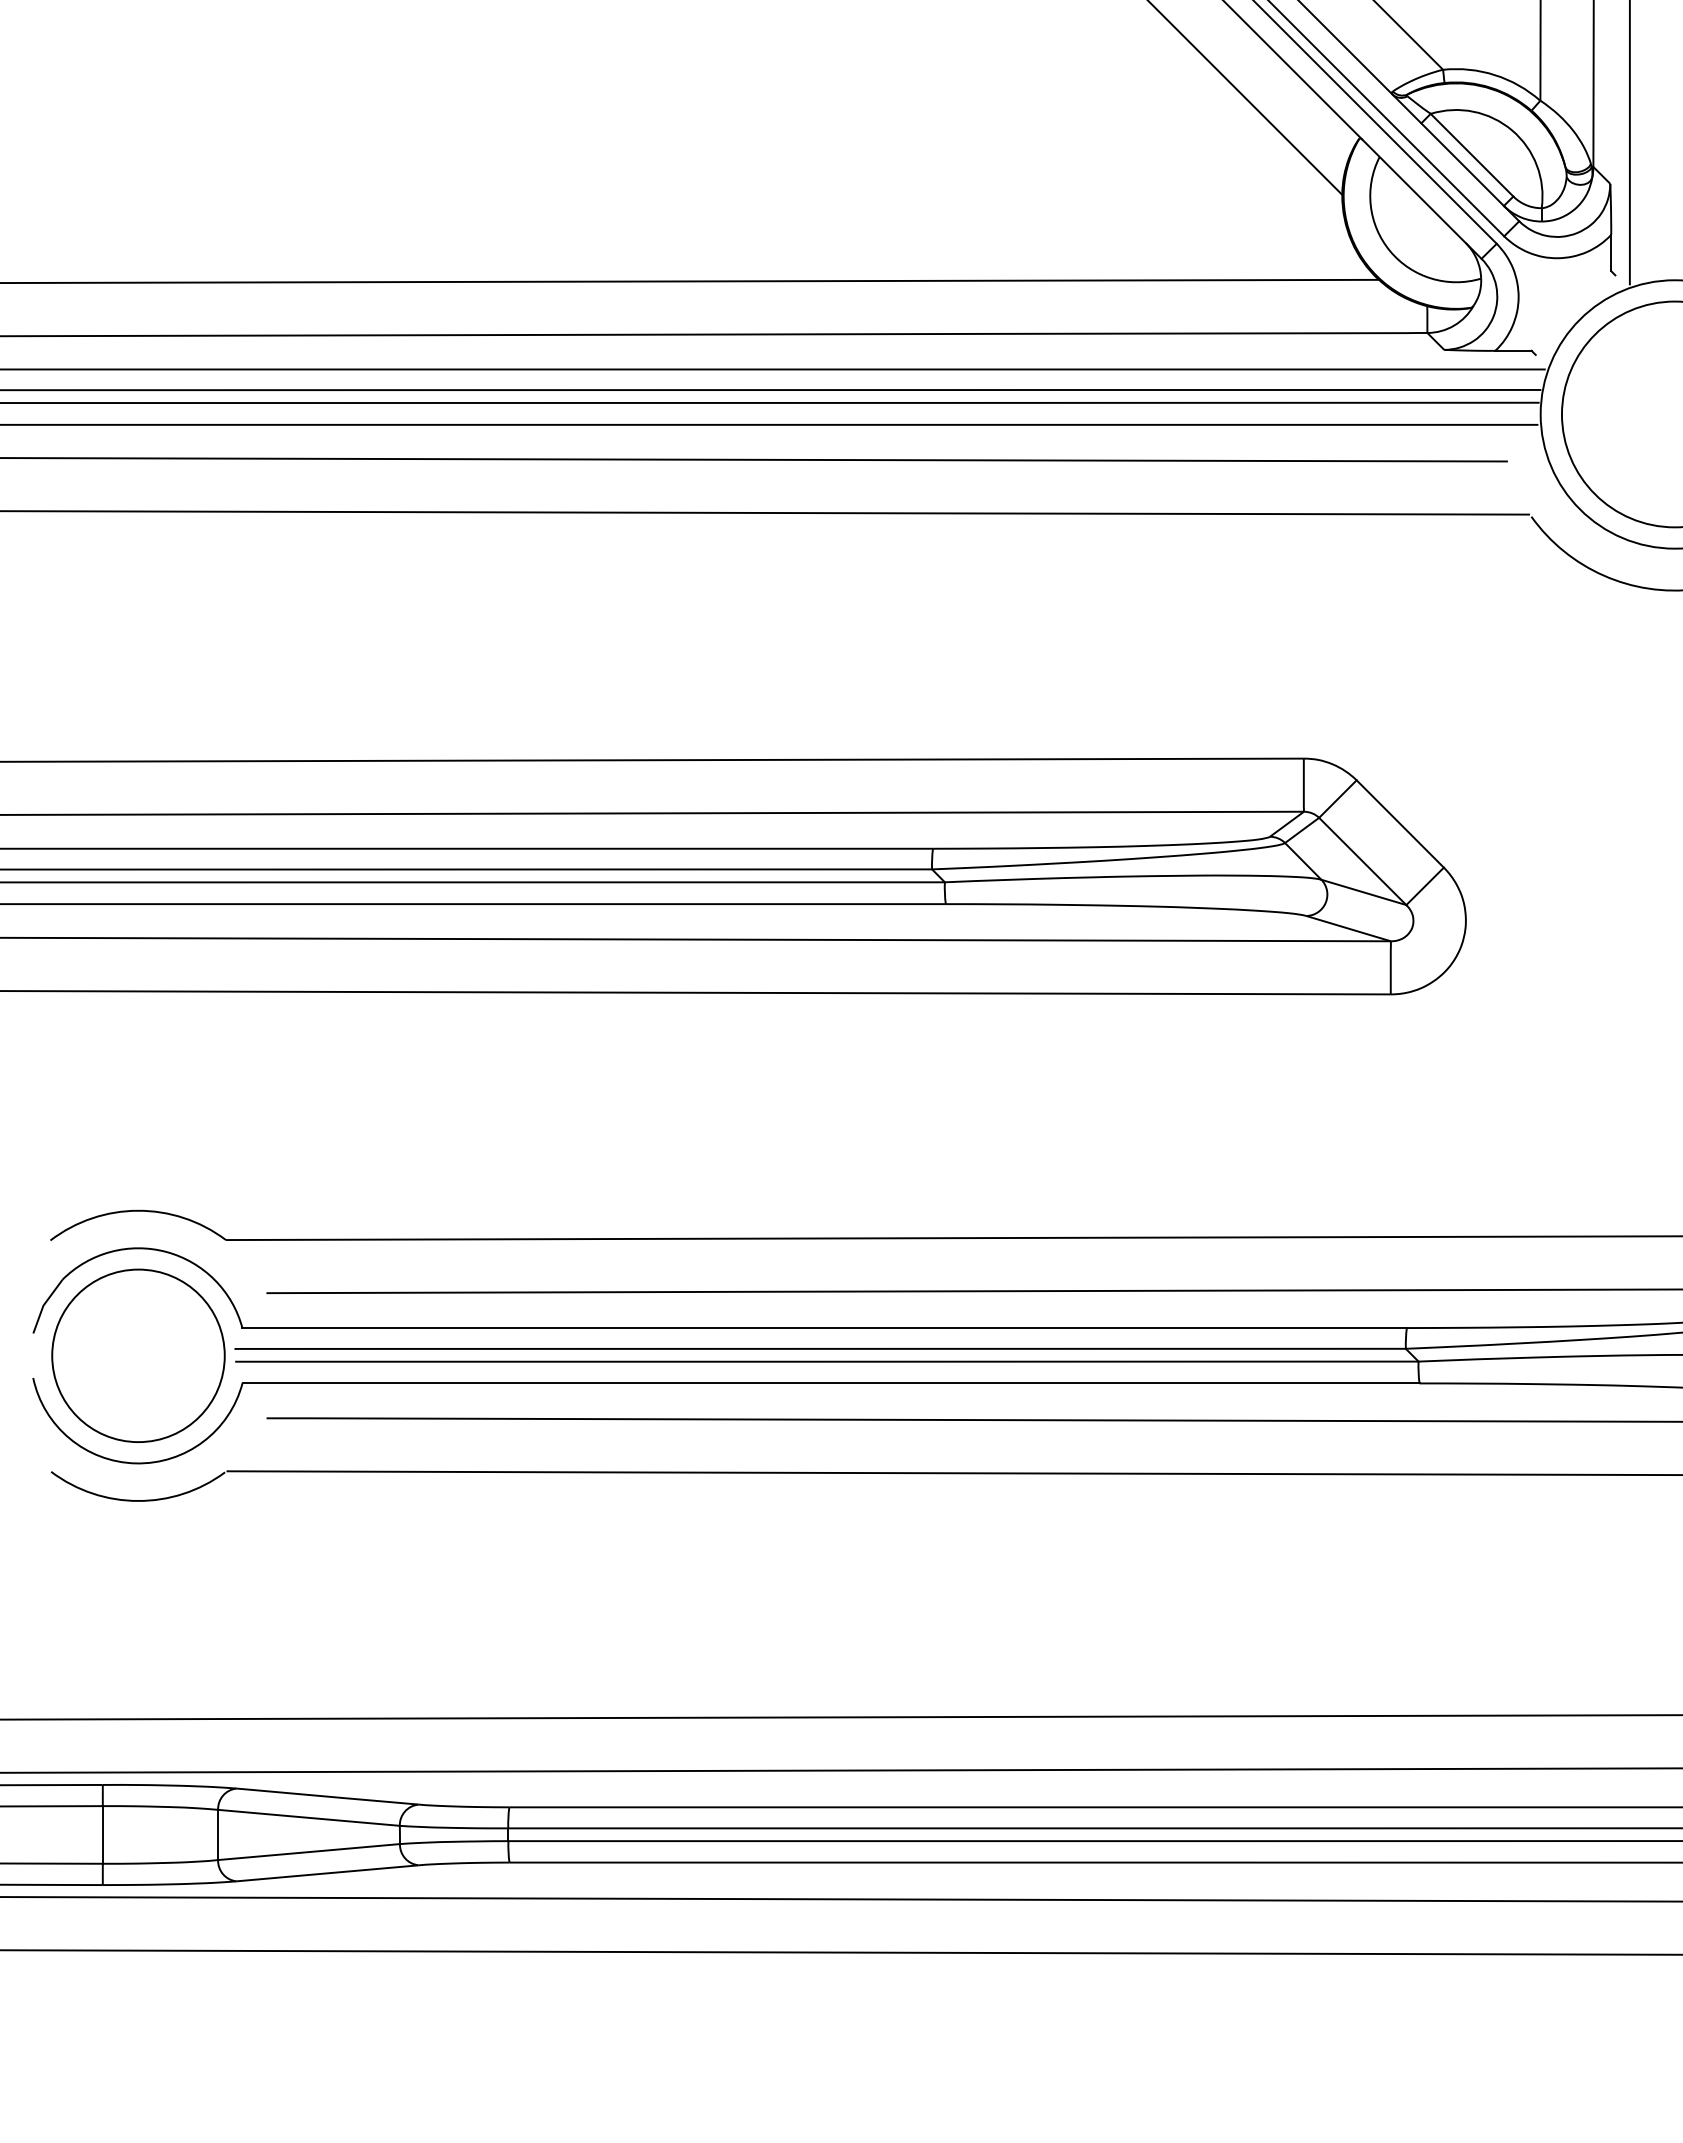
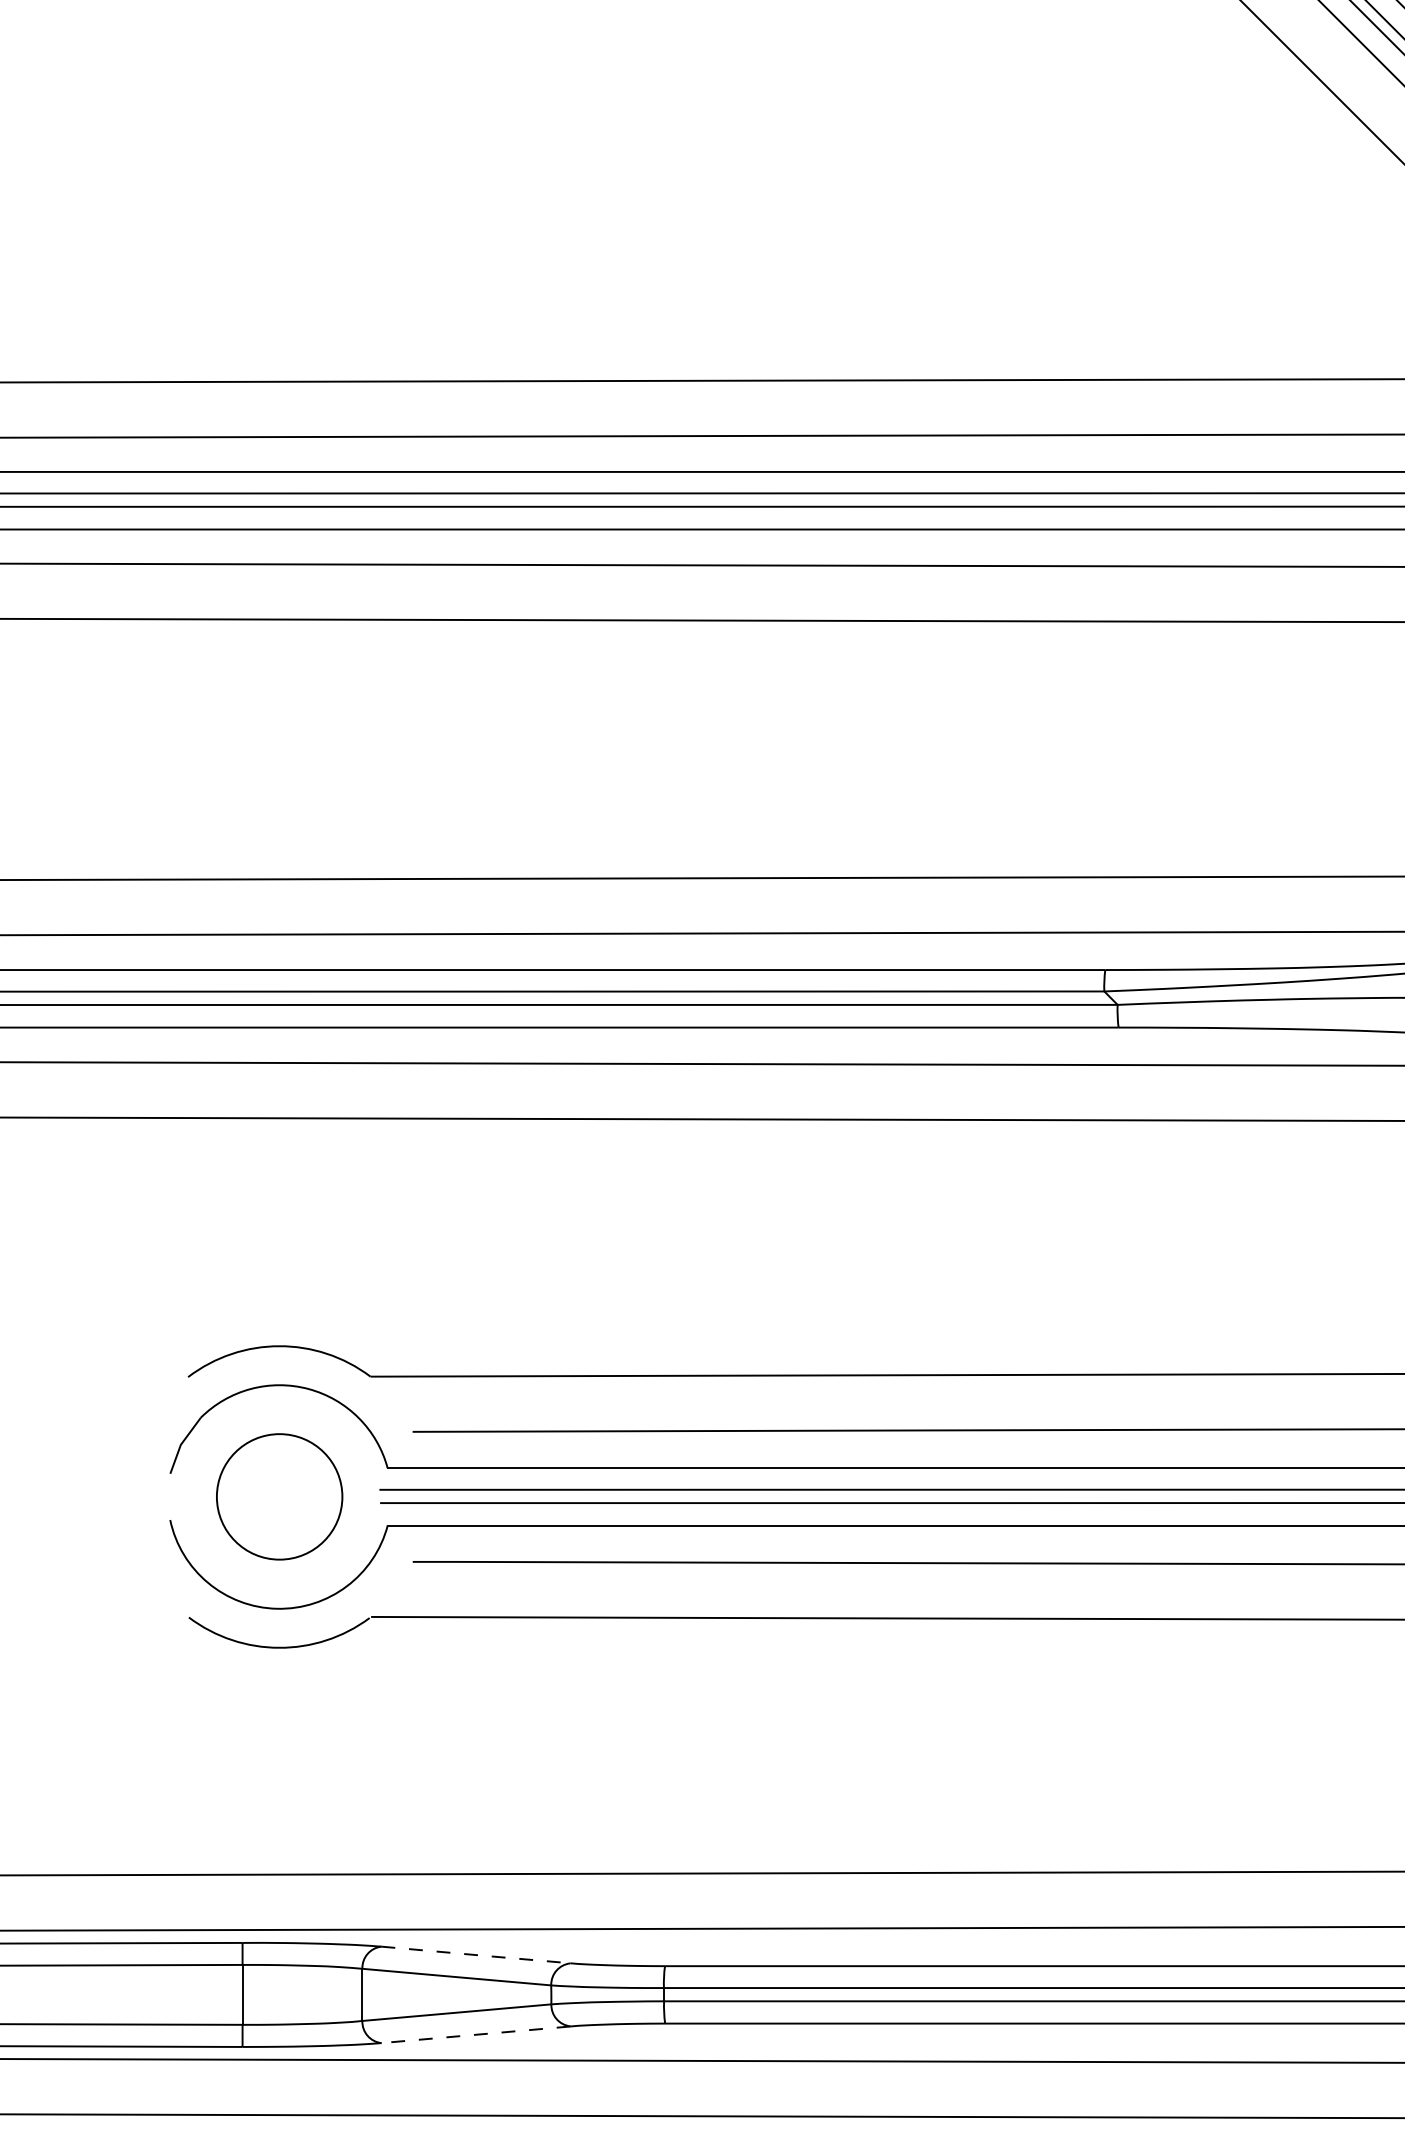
circle: (138, 1355) -> (279, 1496), size x0.7
line: (327, 1796) -> (476, 1954), solid -> dashed
line: (327, 1873) -> (476, 2034), solid -> dashed

